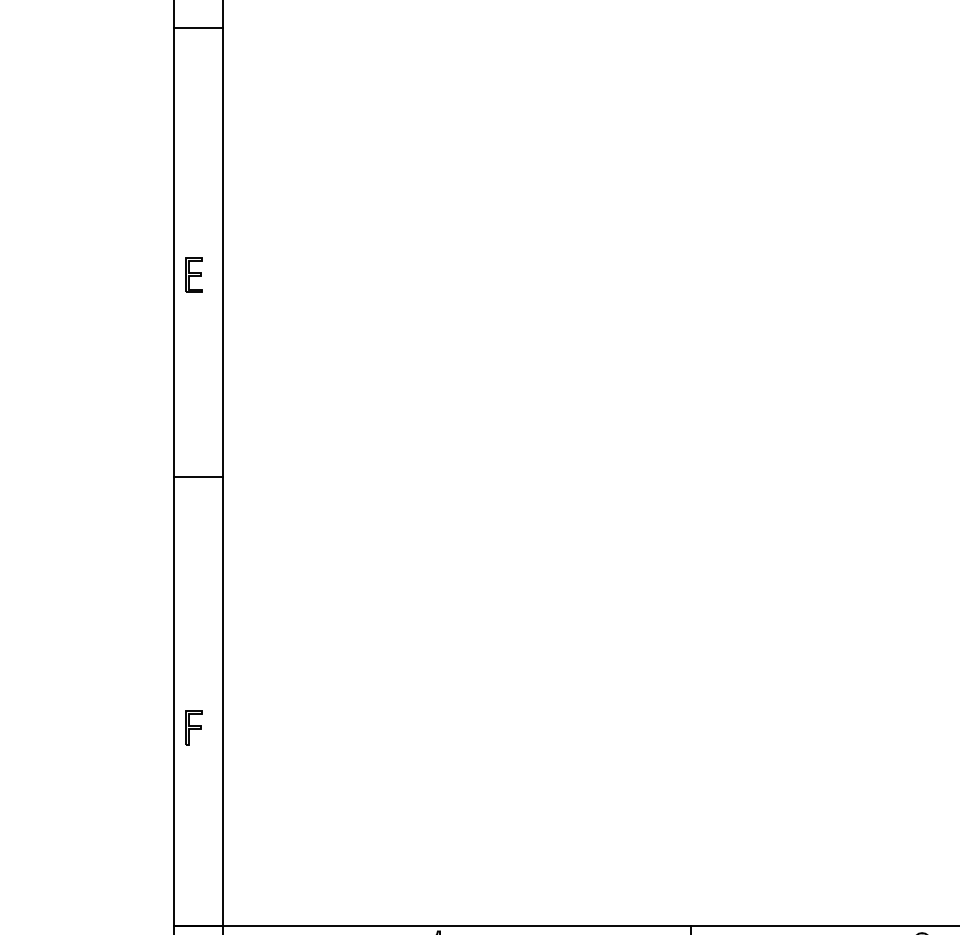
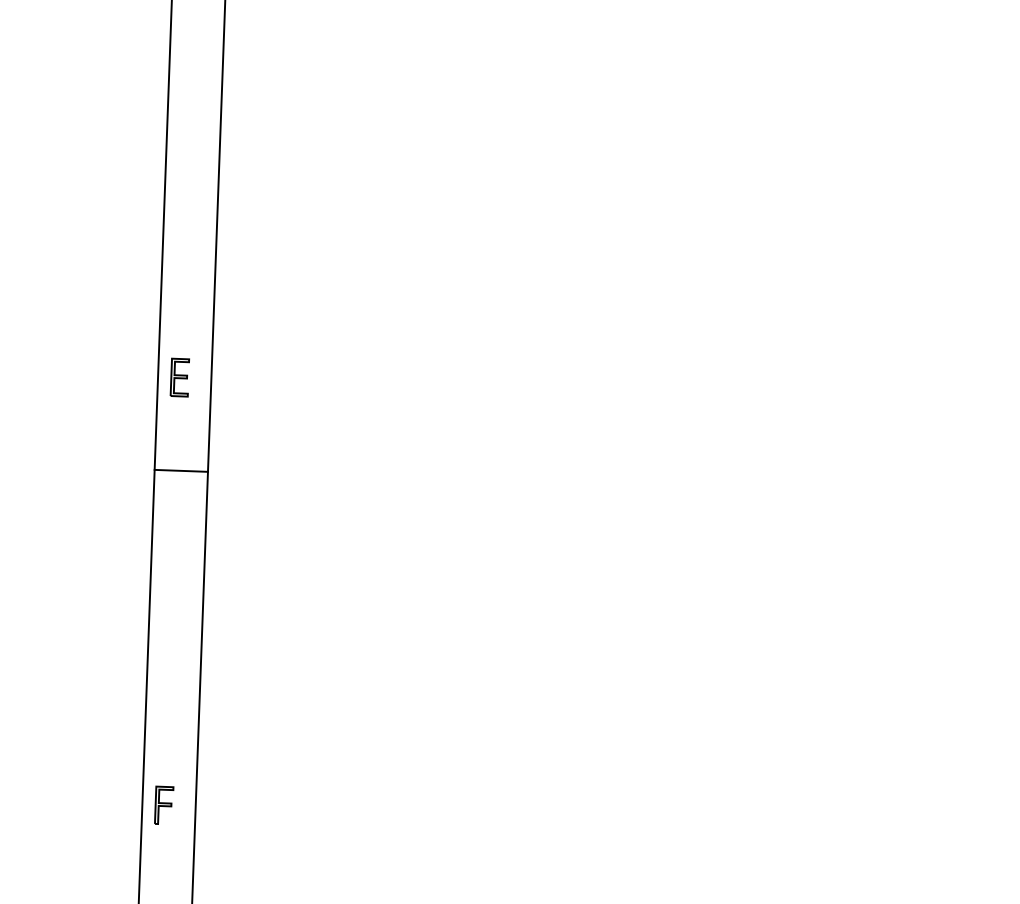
part: (193, 274) -> (179, 376), moved
line: (198, 477) -> (181, 471), moved
part: (193, 727) -> (163, 804), moved

